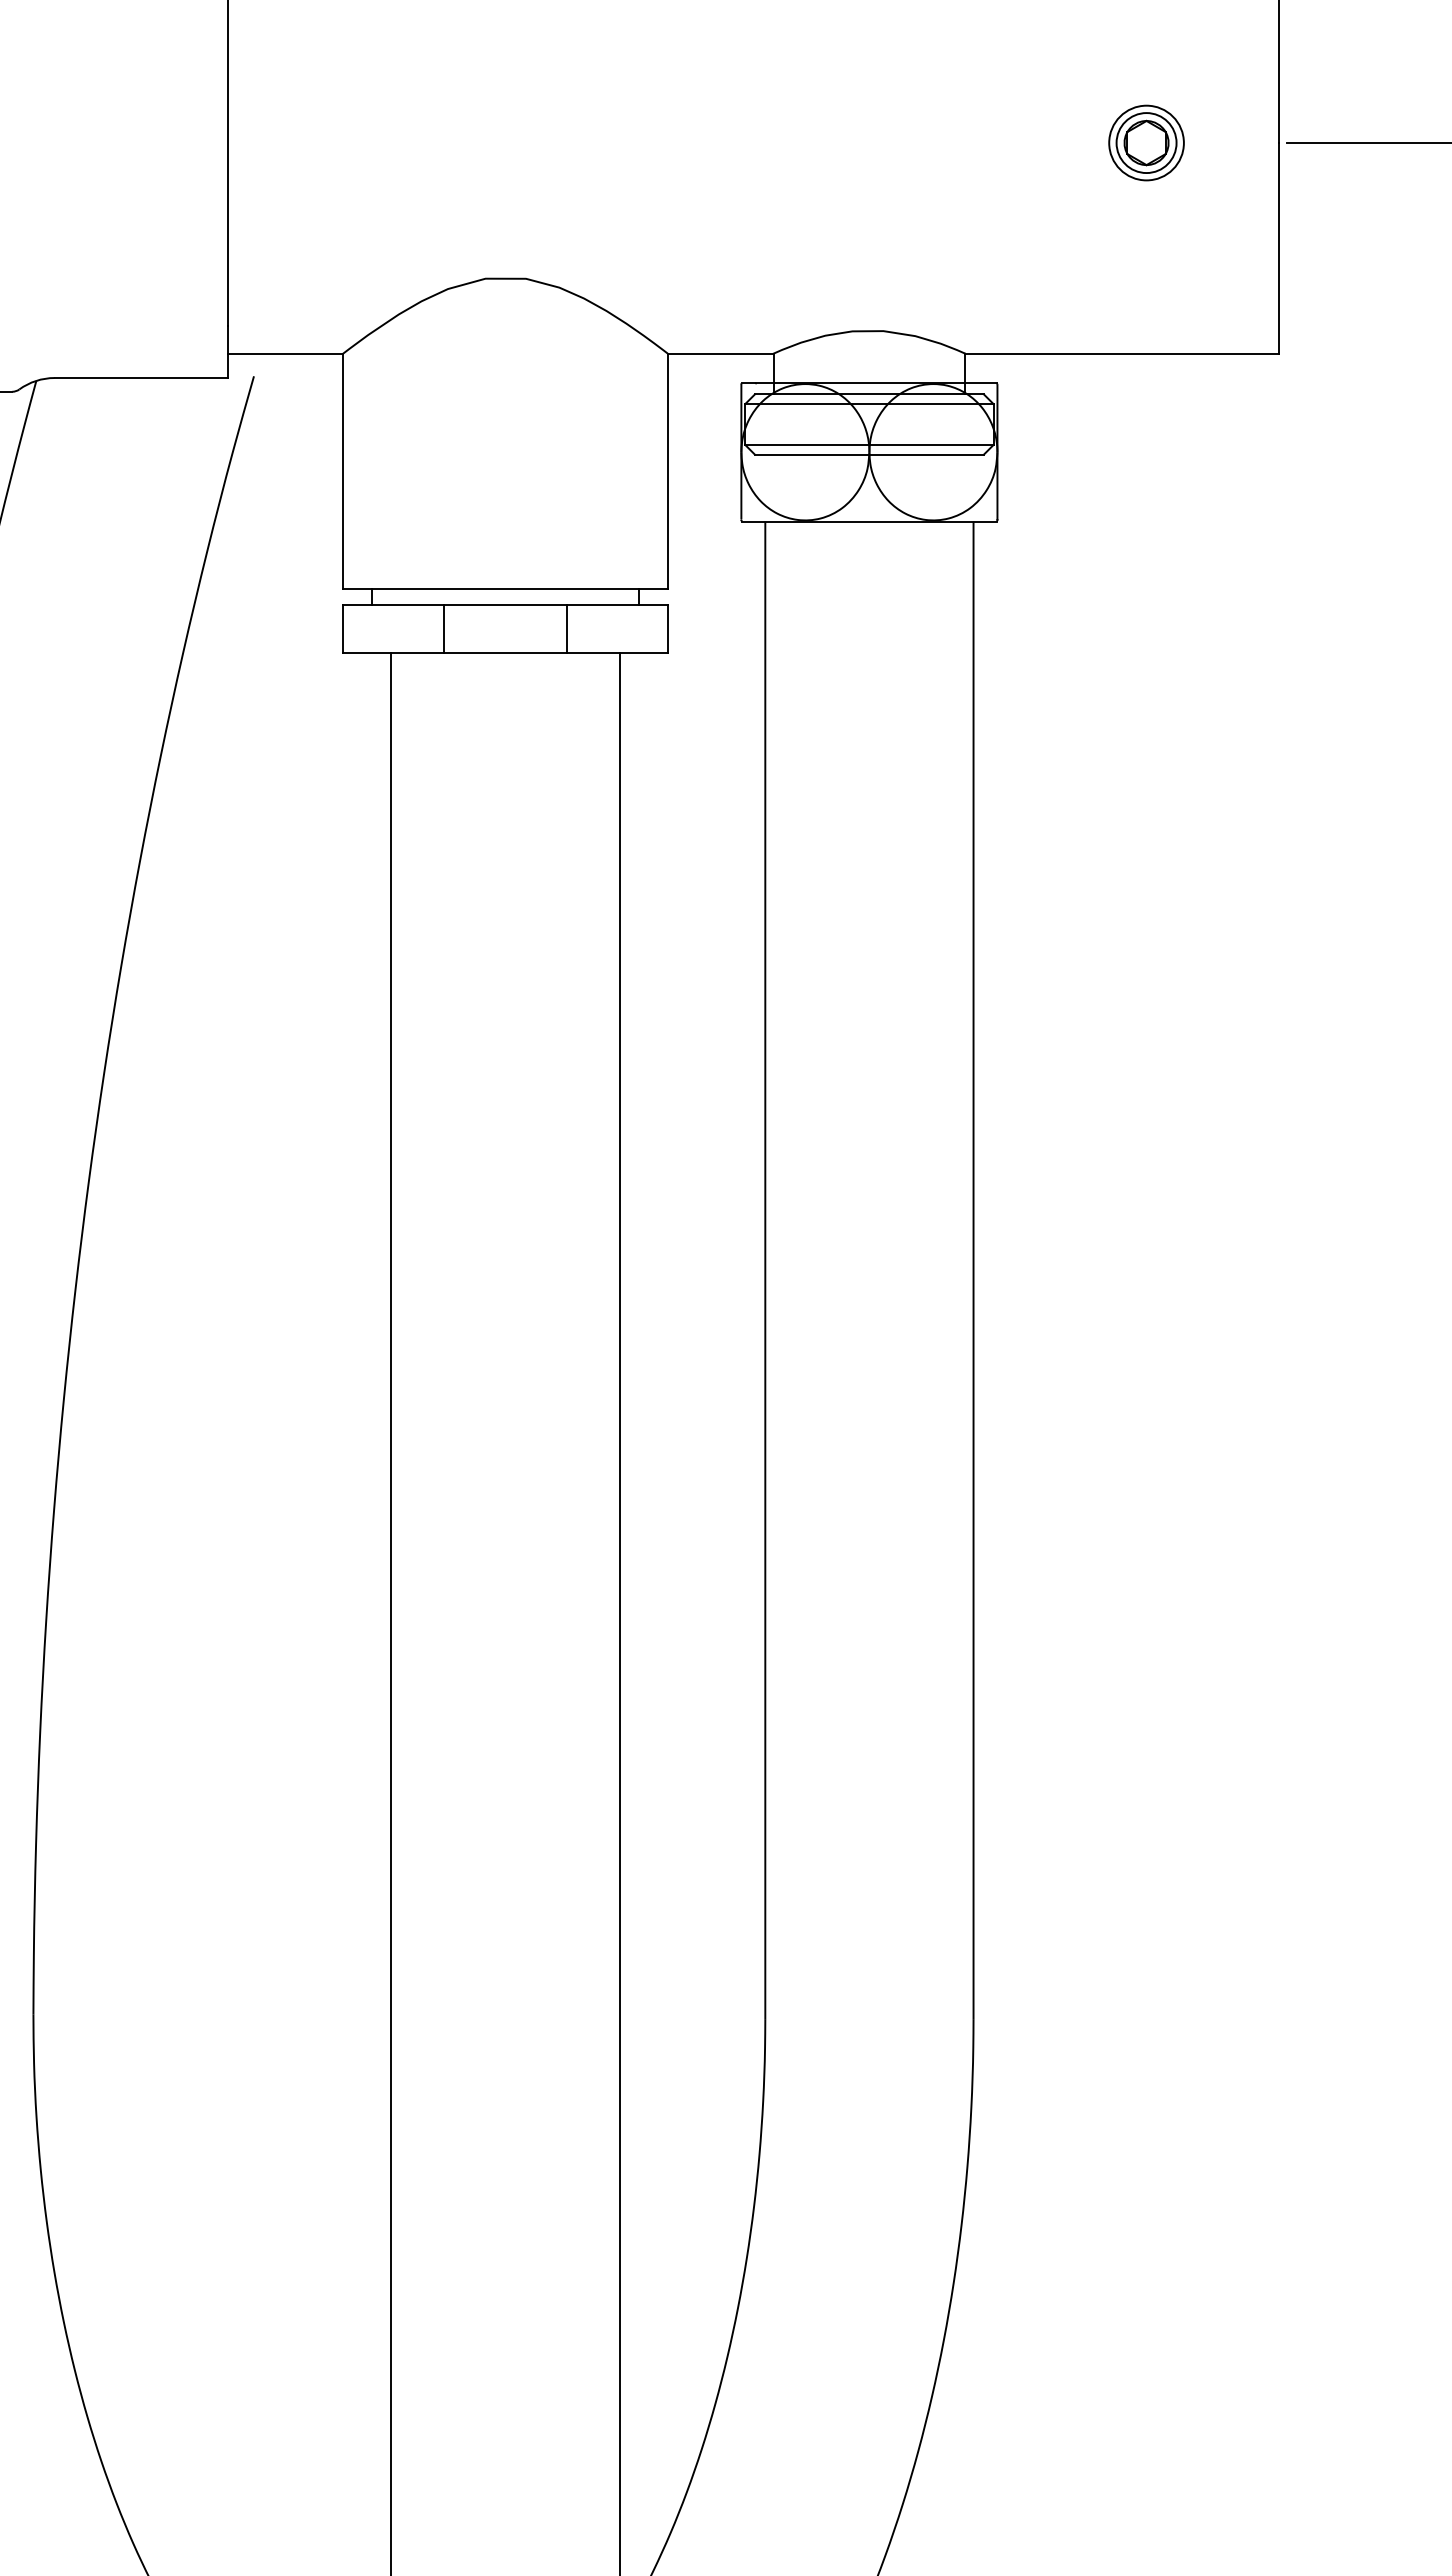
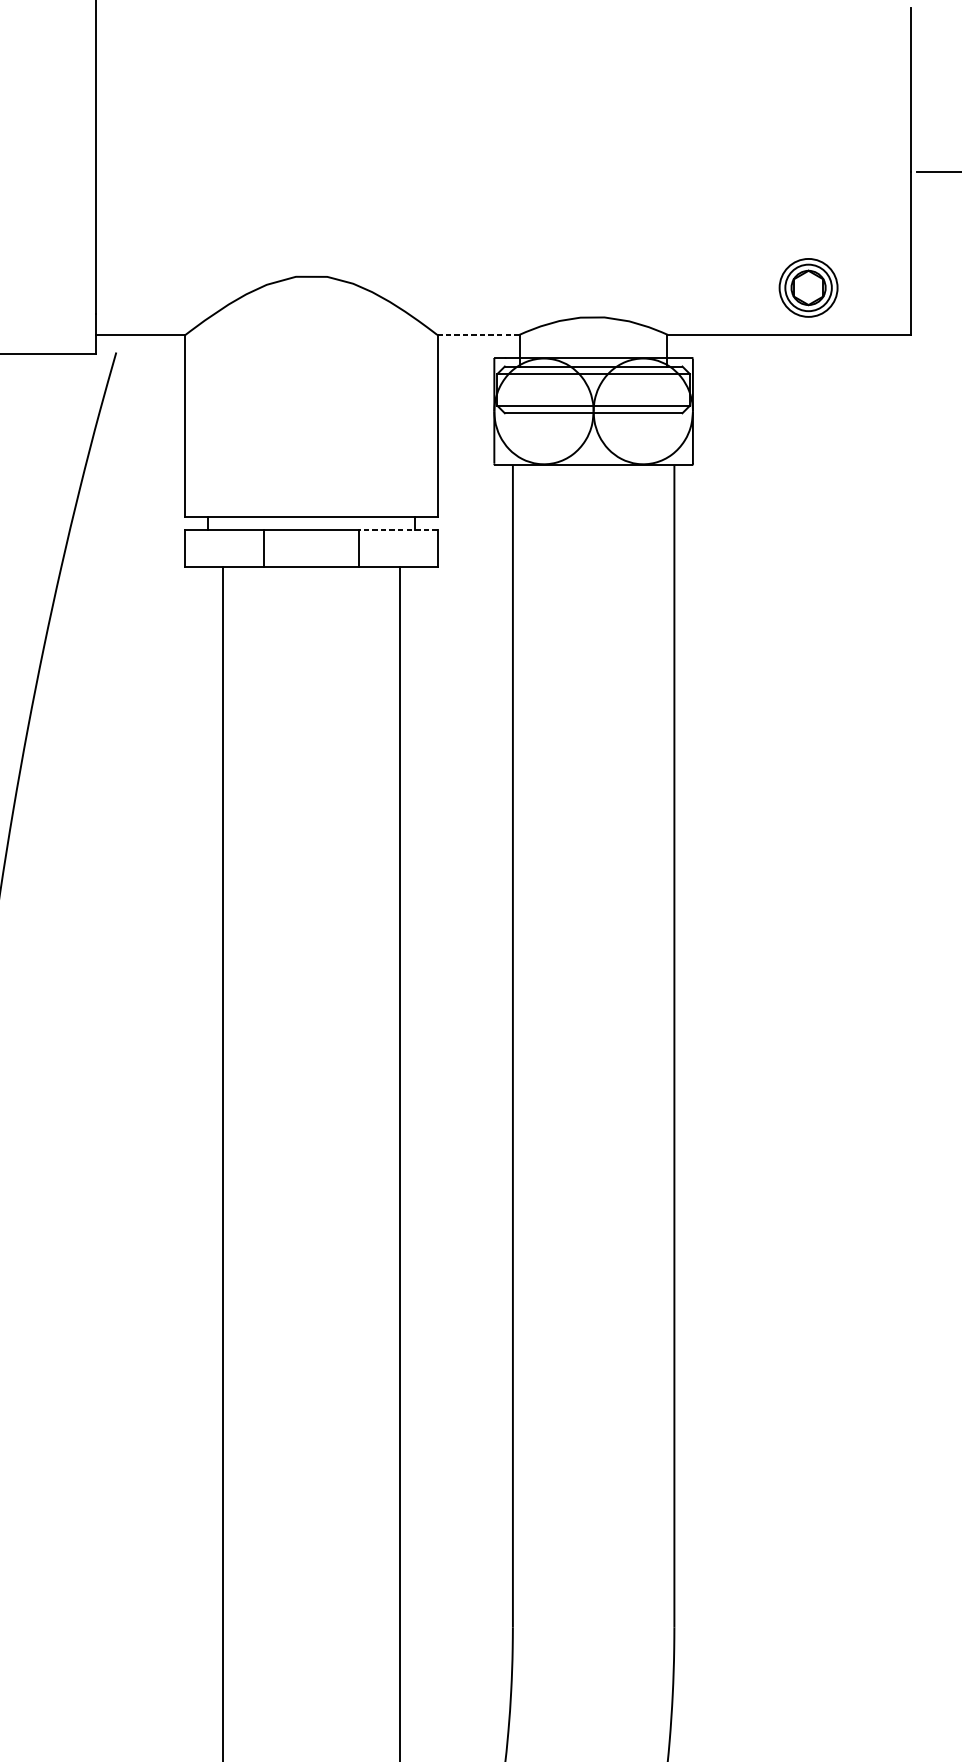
part: (1146, 142) -> (808, 287), moved
line: (720, 353) -> (478, 334), solid -> dashed
line: (617, 604) -> (398, 529), solid -> dashed

